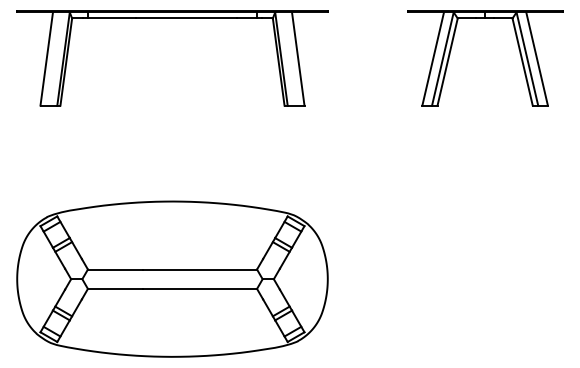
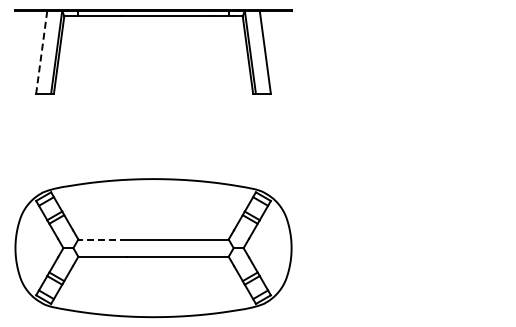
part: (451, 52) -> (401, 46), removed
line: (46, 59) -> (41, 52), solid -> dashed
line: (115, 269) -> (102, 239), solid -> dashed

